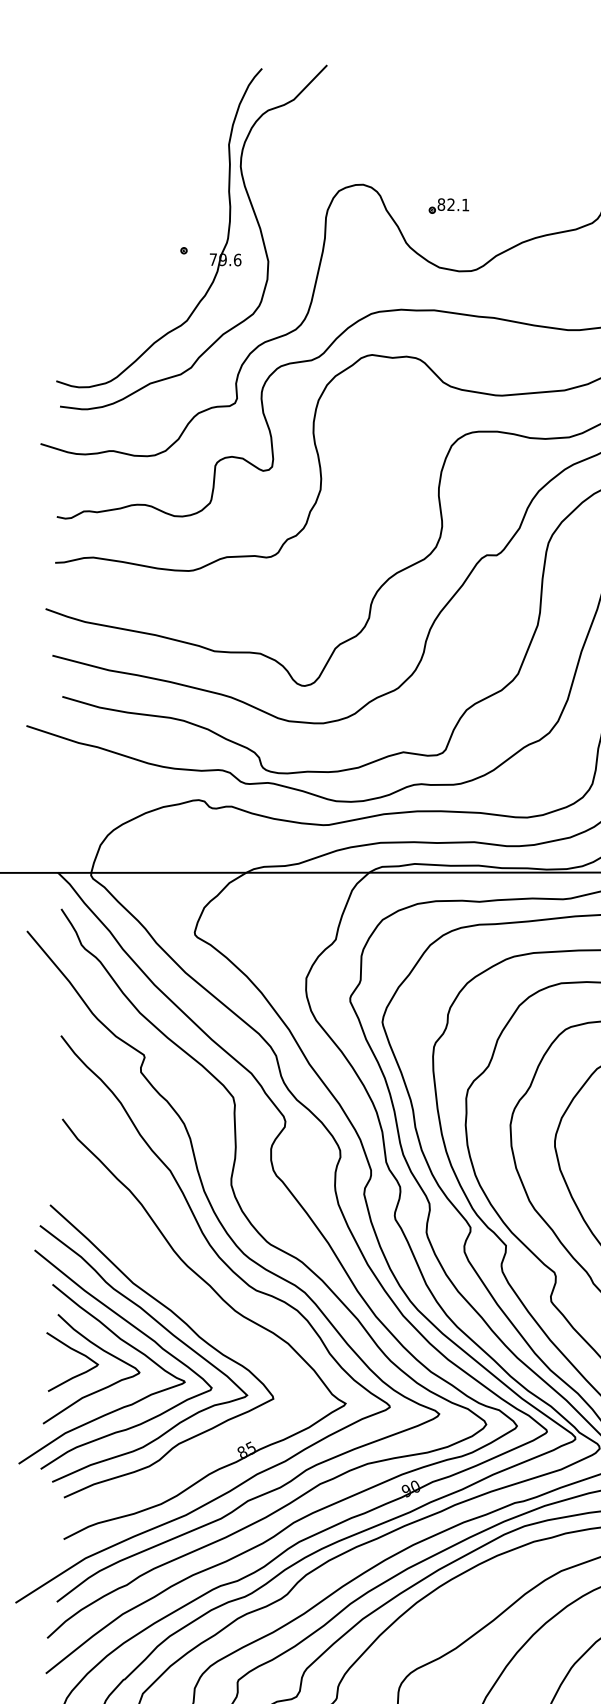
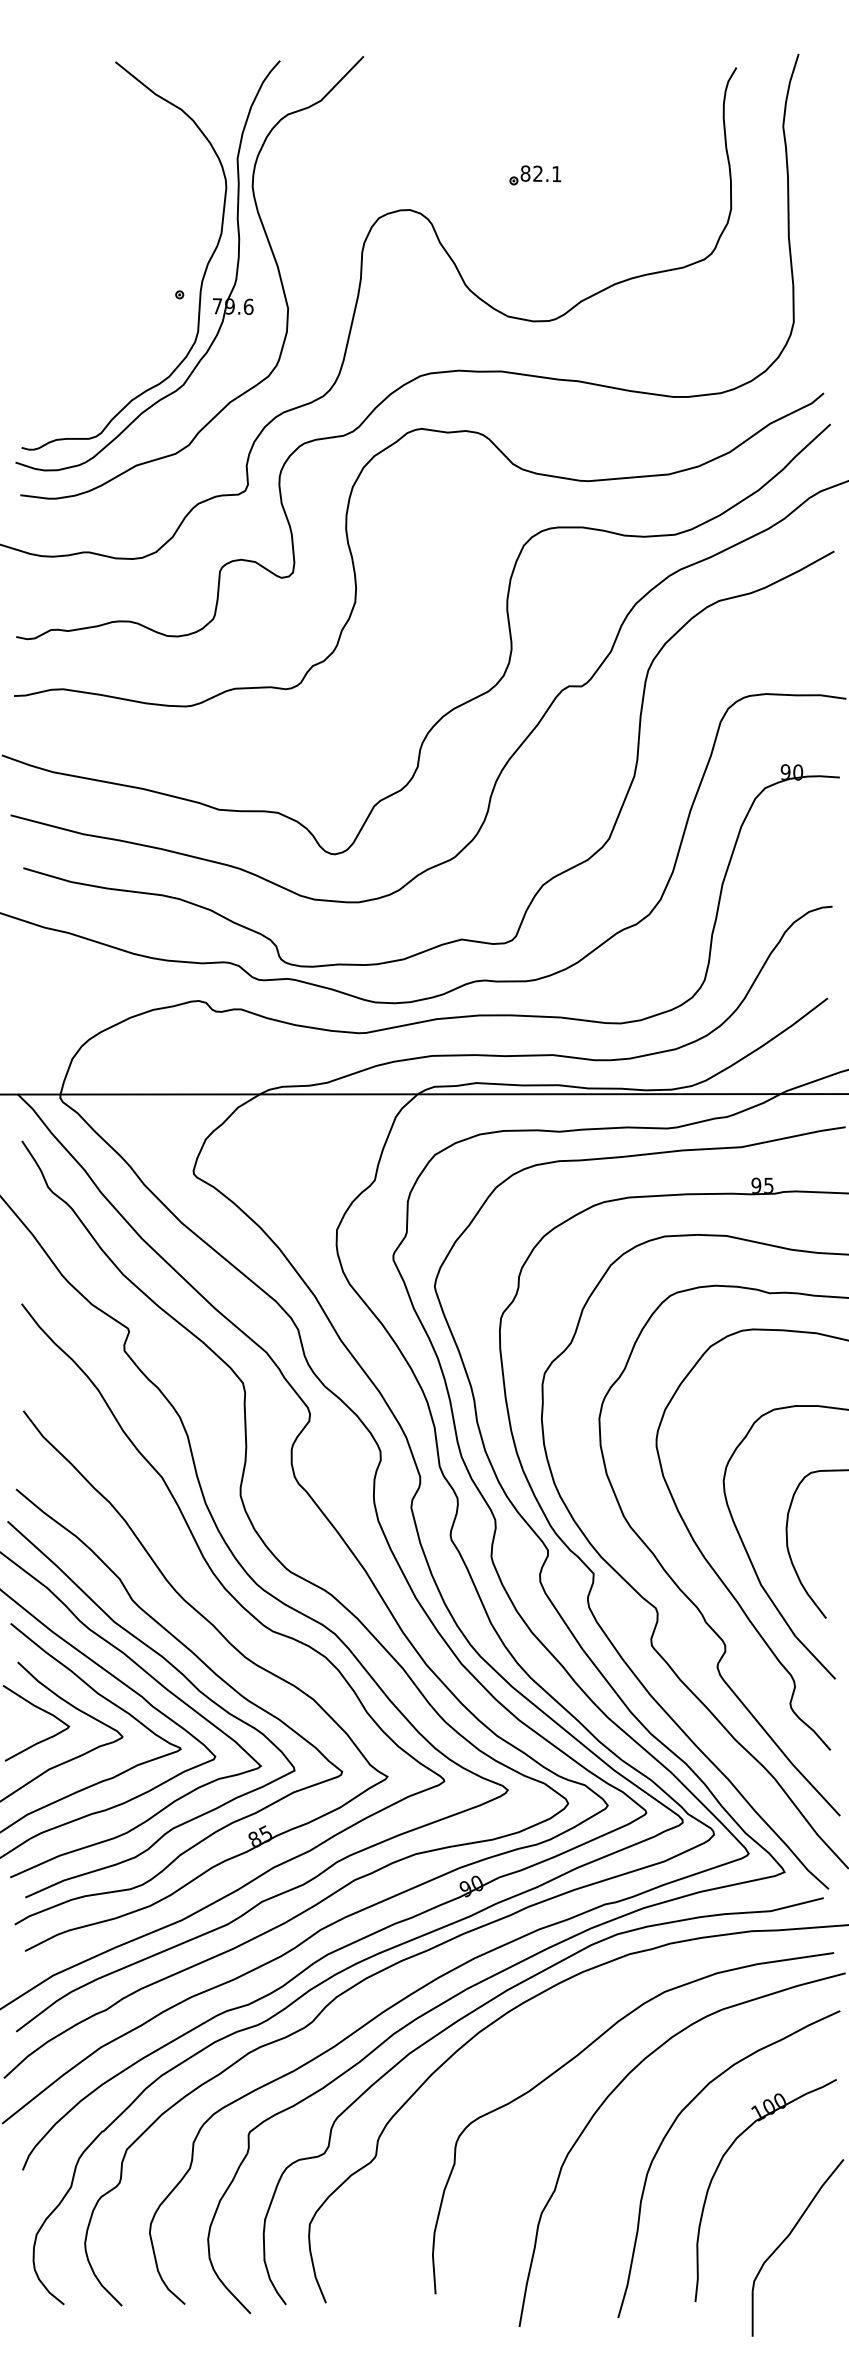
part: (449, 206) -> (535, 175), moved
curve: (200, 239) -> (201, 280), added
curve: (209, 1322) -> (212, 1672), added

